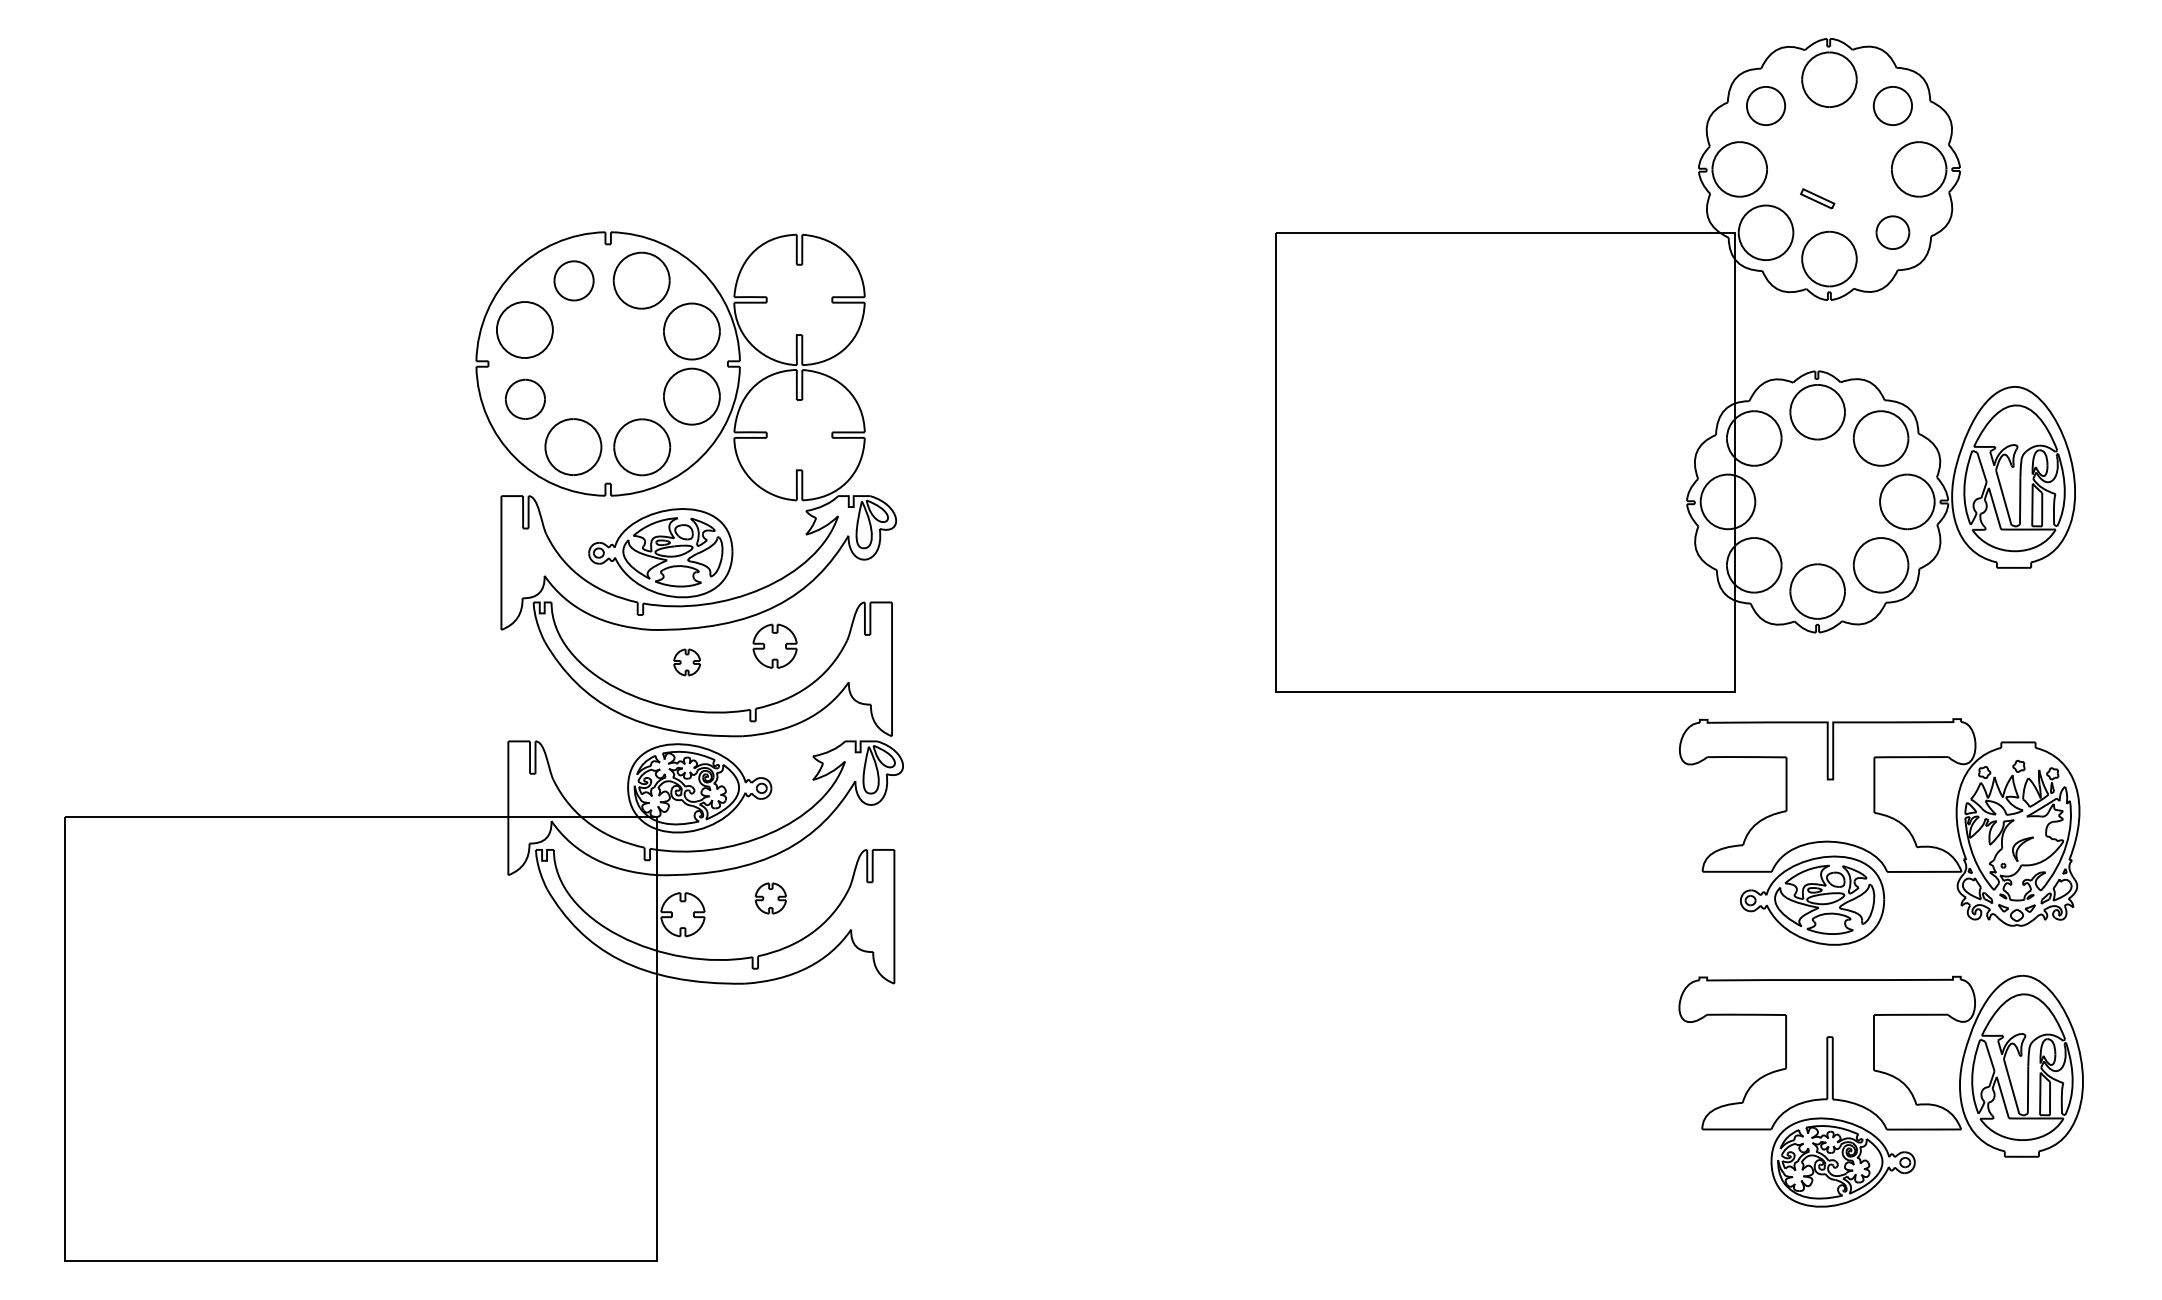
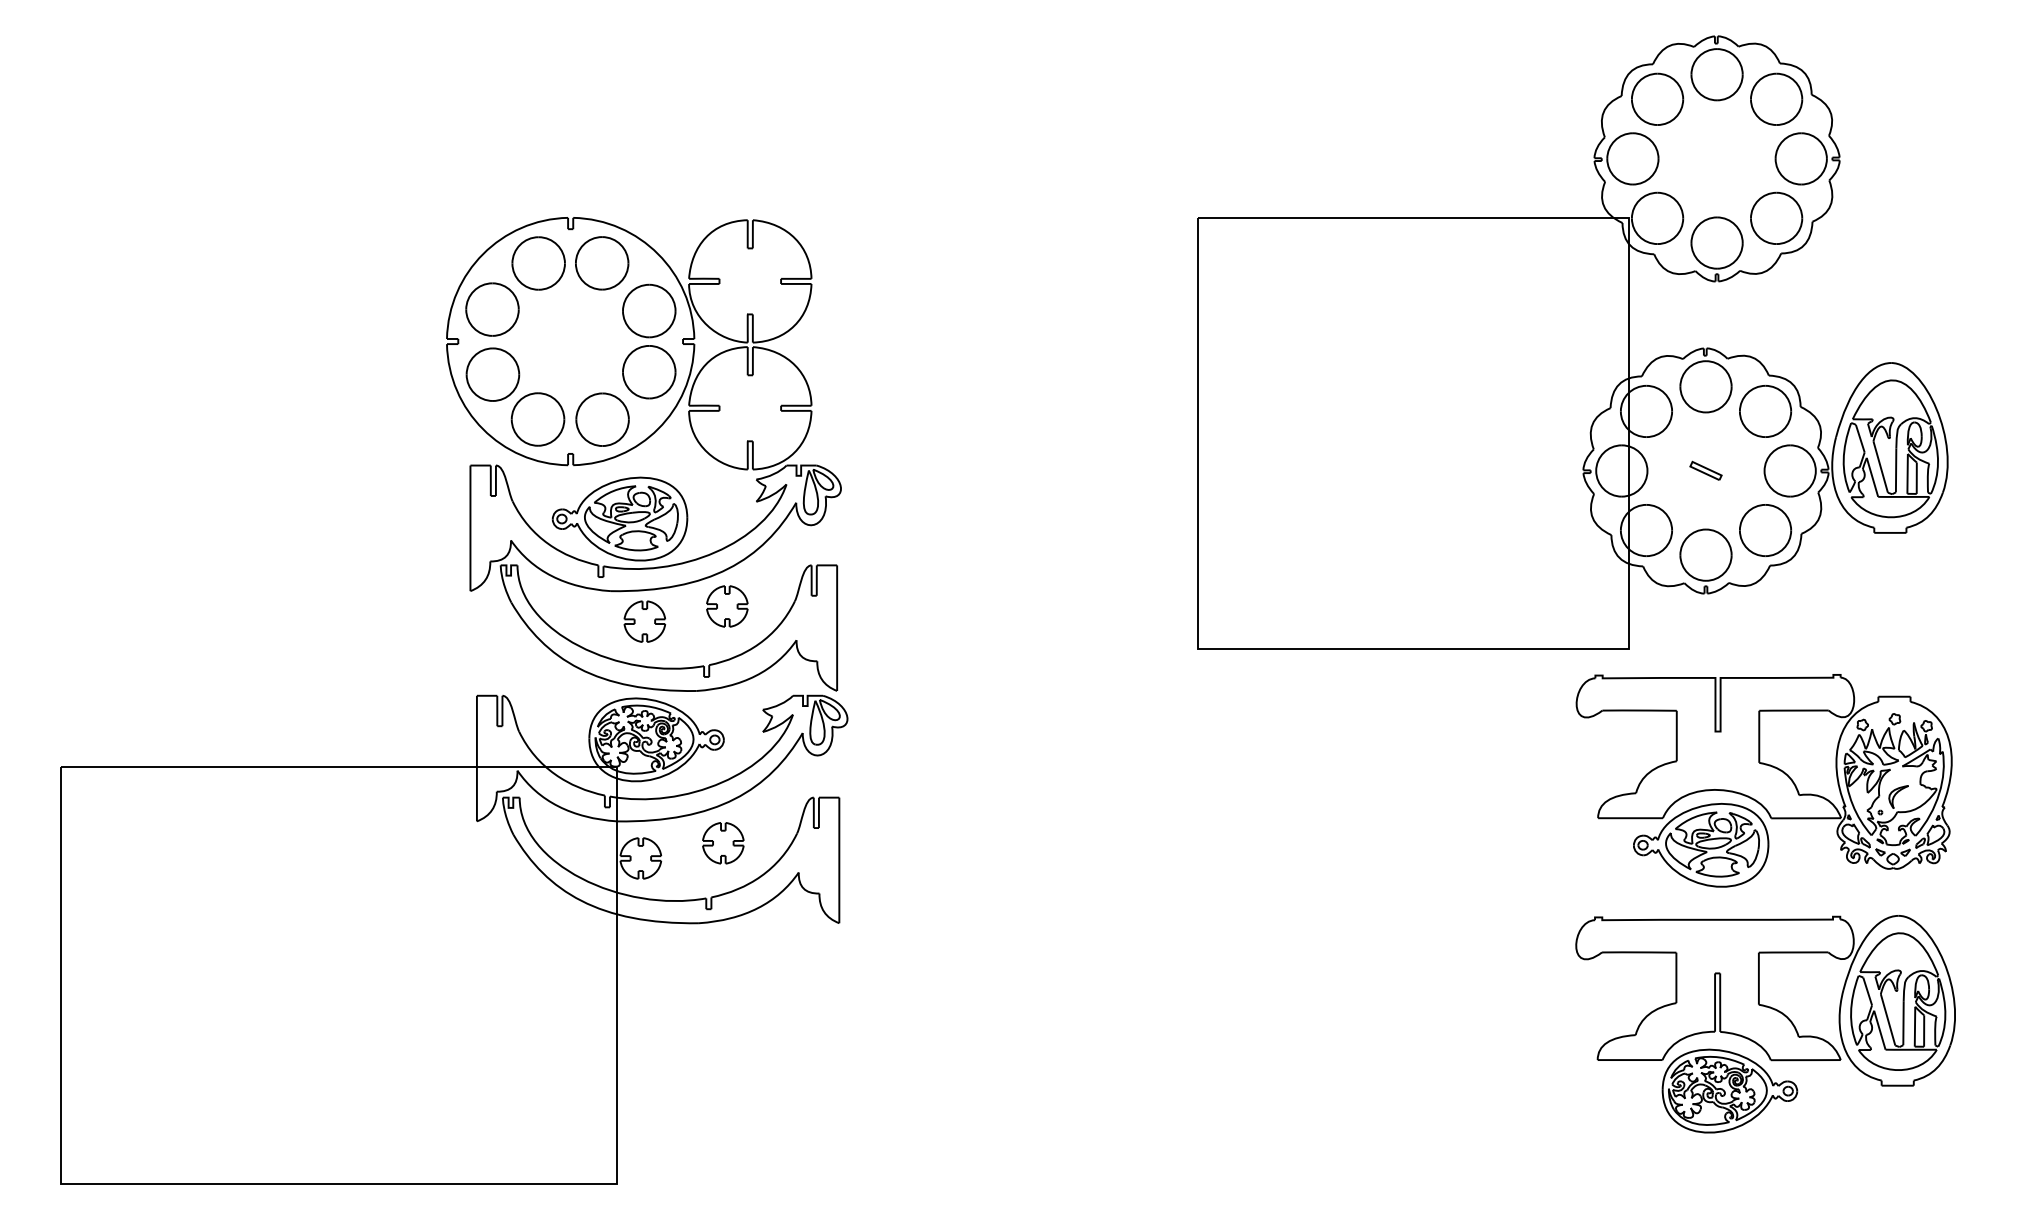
part: (1765, 105) -> (1657, 98), size x1.43
part: (1892, 105) -> (1776, 98), size x1.43
part: (1817, 198) -> (1705, 470), moved
part: (1892, 232) -> (1776, 218), size x1.67
part: (573, 280) -> (538, 263), size x1.43
part: (525, 399) -> (493, 374), size x1.43
part: (686, 662) -> (644, 621), size x1.67
part: (770, 898) -> (723, 843), size x1.43

